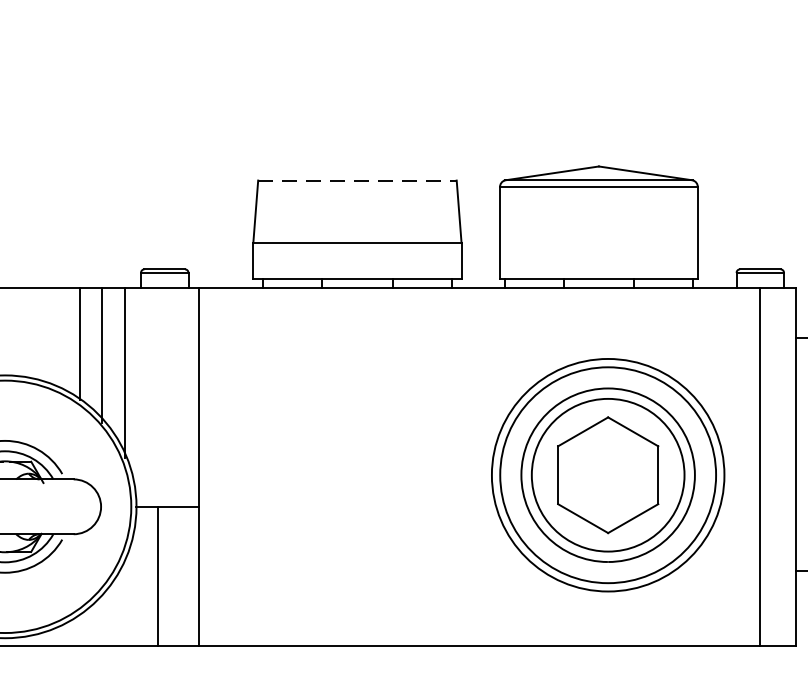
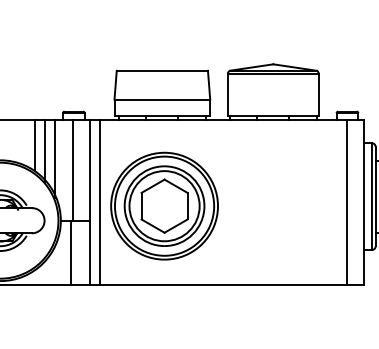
line: (357, 179) -> (162, 70), dashed -> solid
line: (164, 397) -> (73, 170), added
line: (220, 467) -> (99, 202), added
part: (608, 473) -> (164, 205), moved

